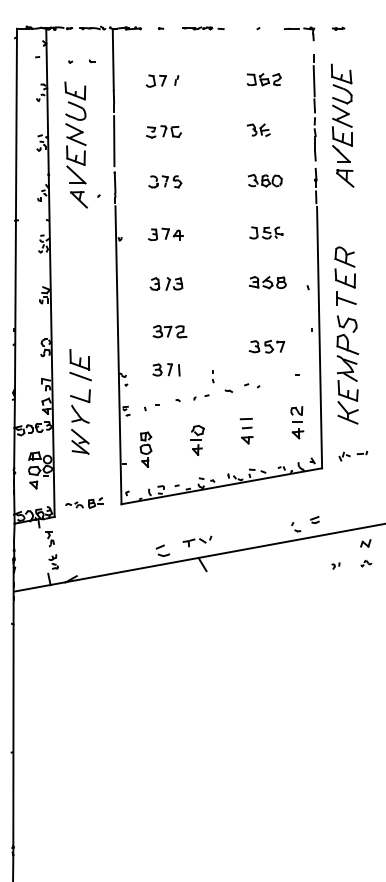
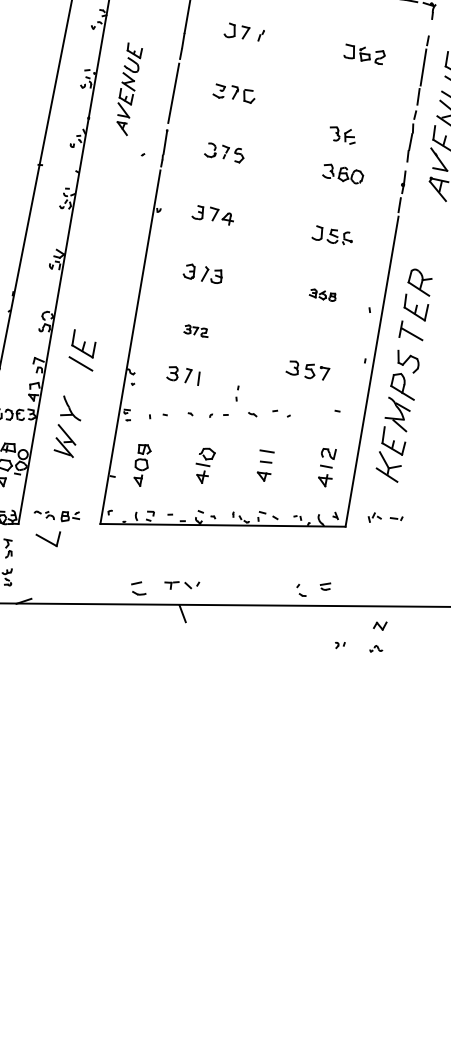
part: (258, 129) -> (342, 134), moved
part: (75, 144) -> (127, 88), size x0.6
part: (267, 282) -> (322, 294), size x0.6
part: (169, 331) -> (196, 330), size x0.6
part: (80, 396) -> (47, 537), moved

